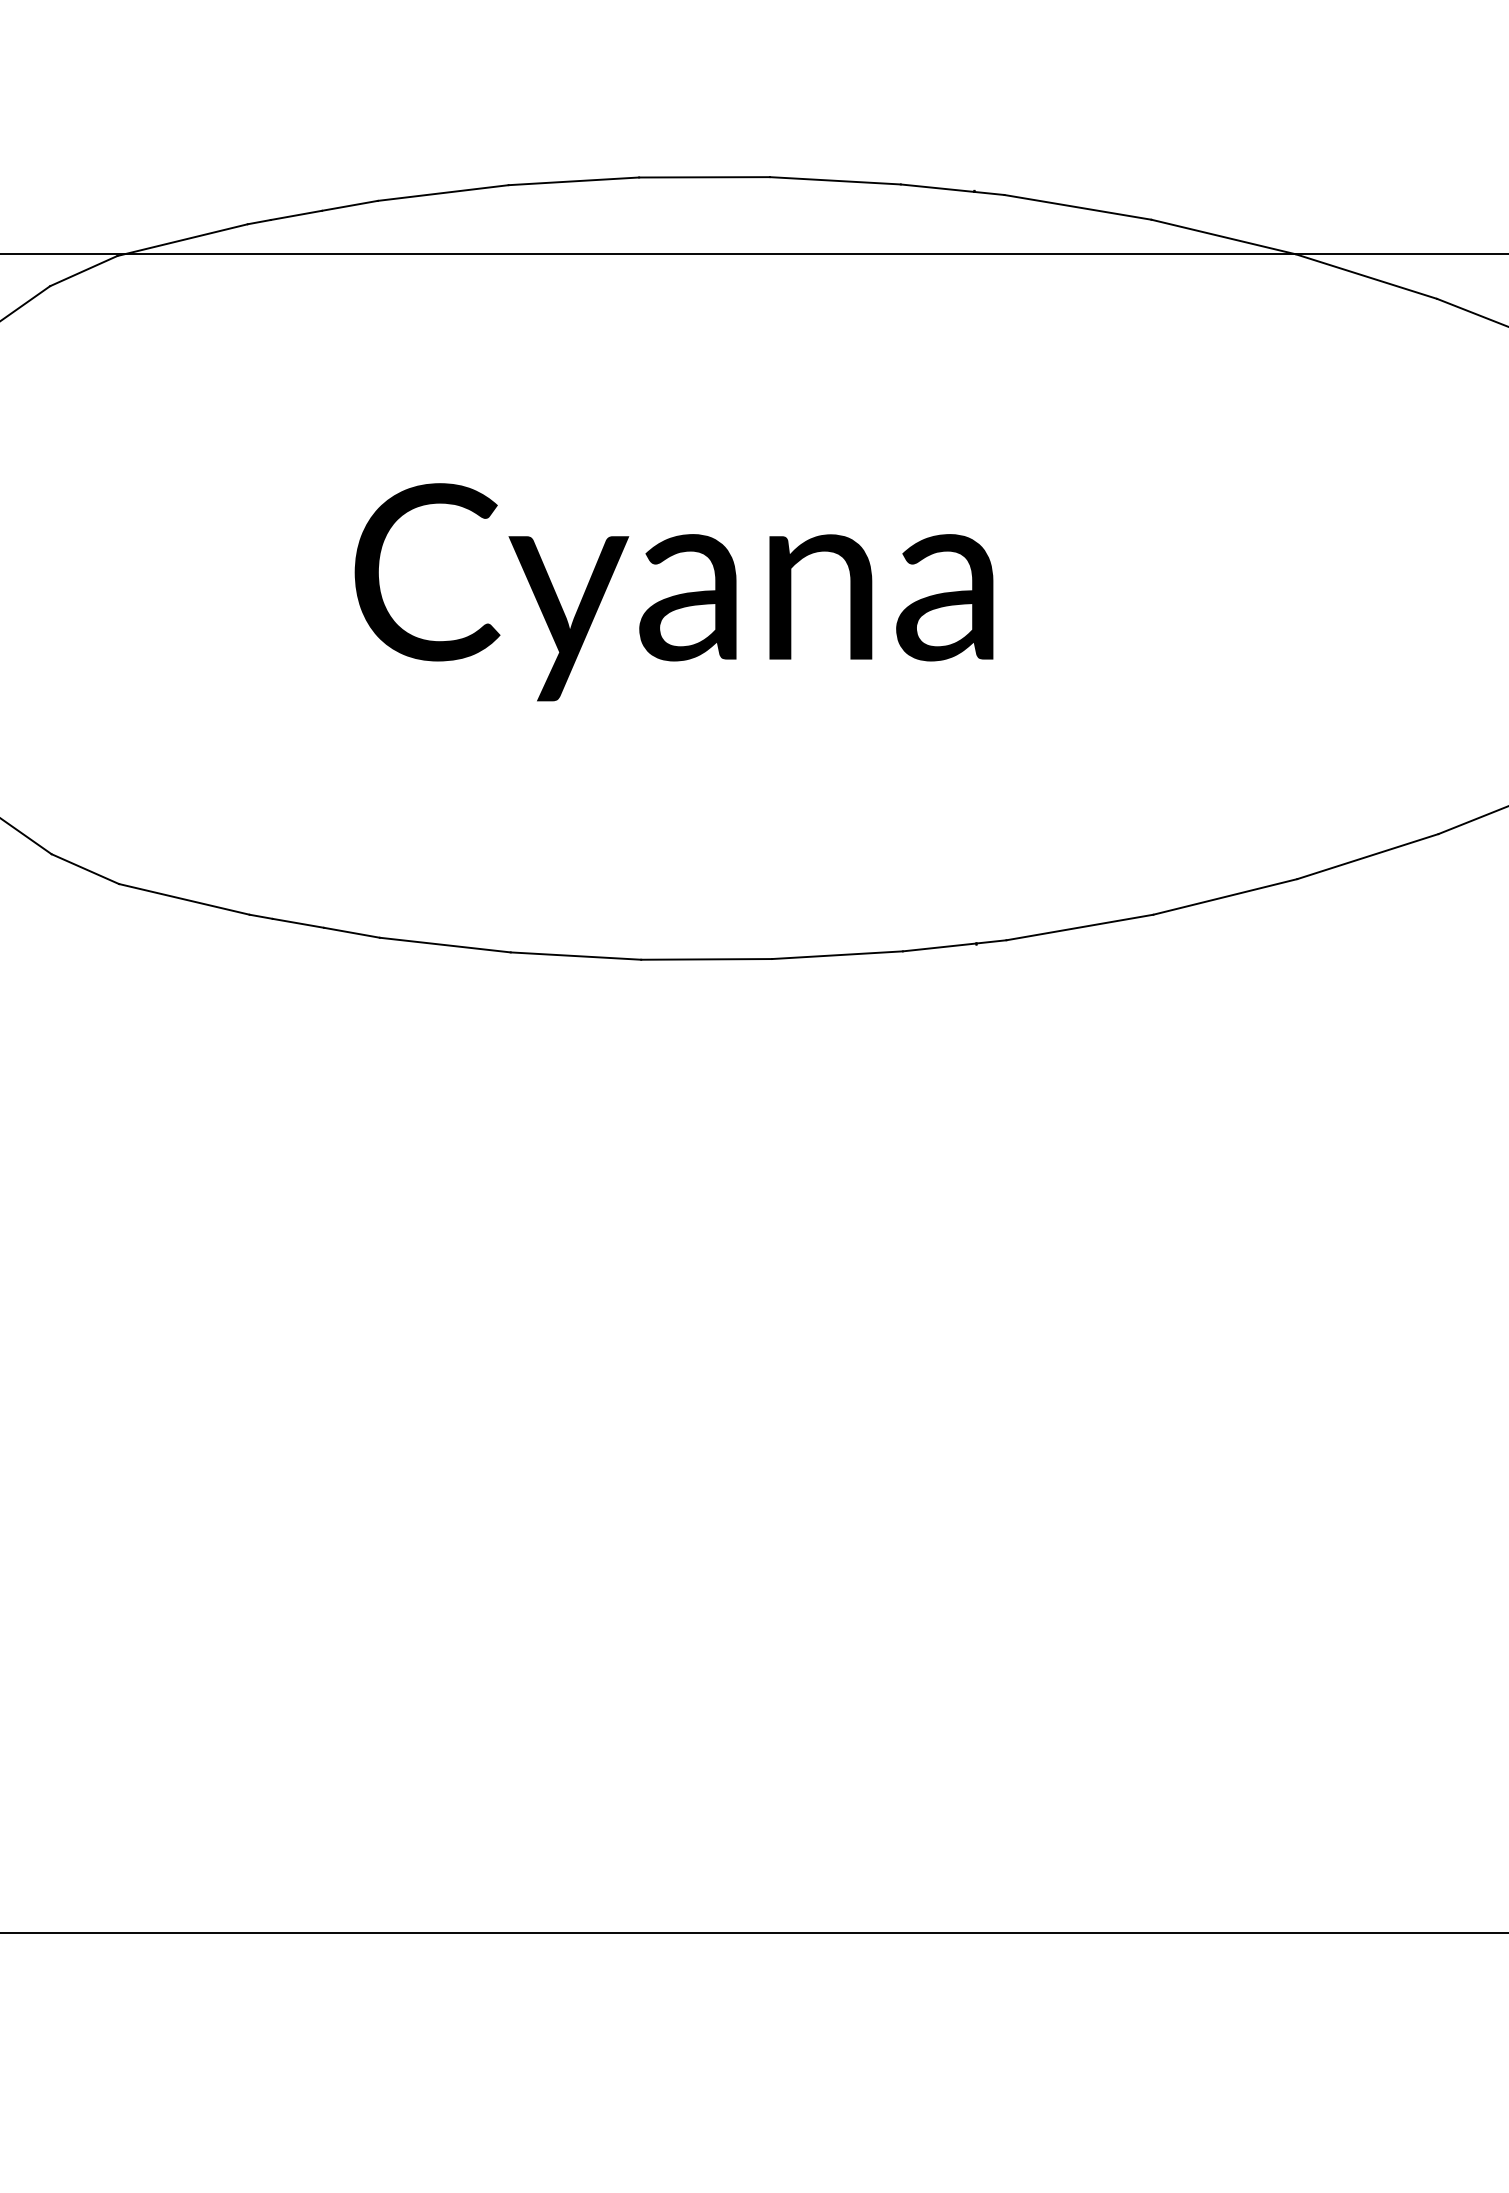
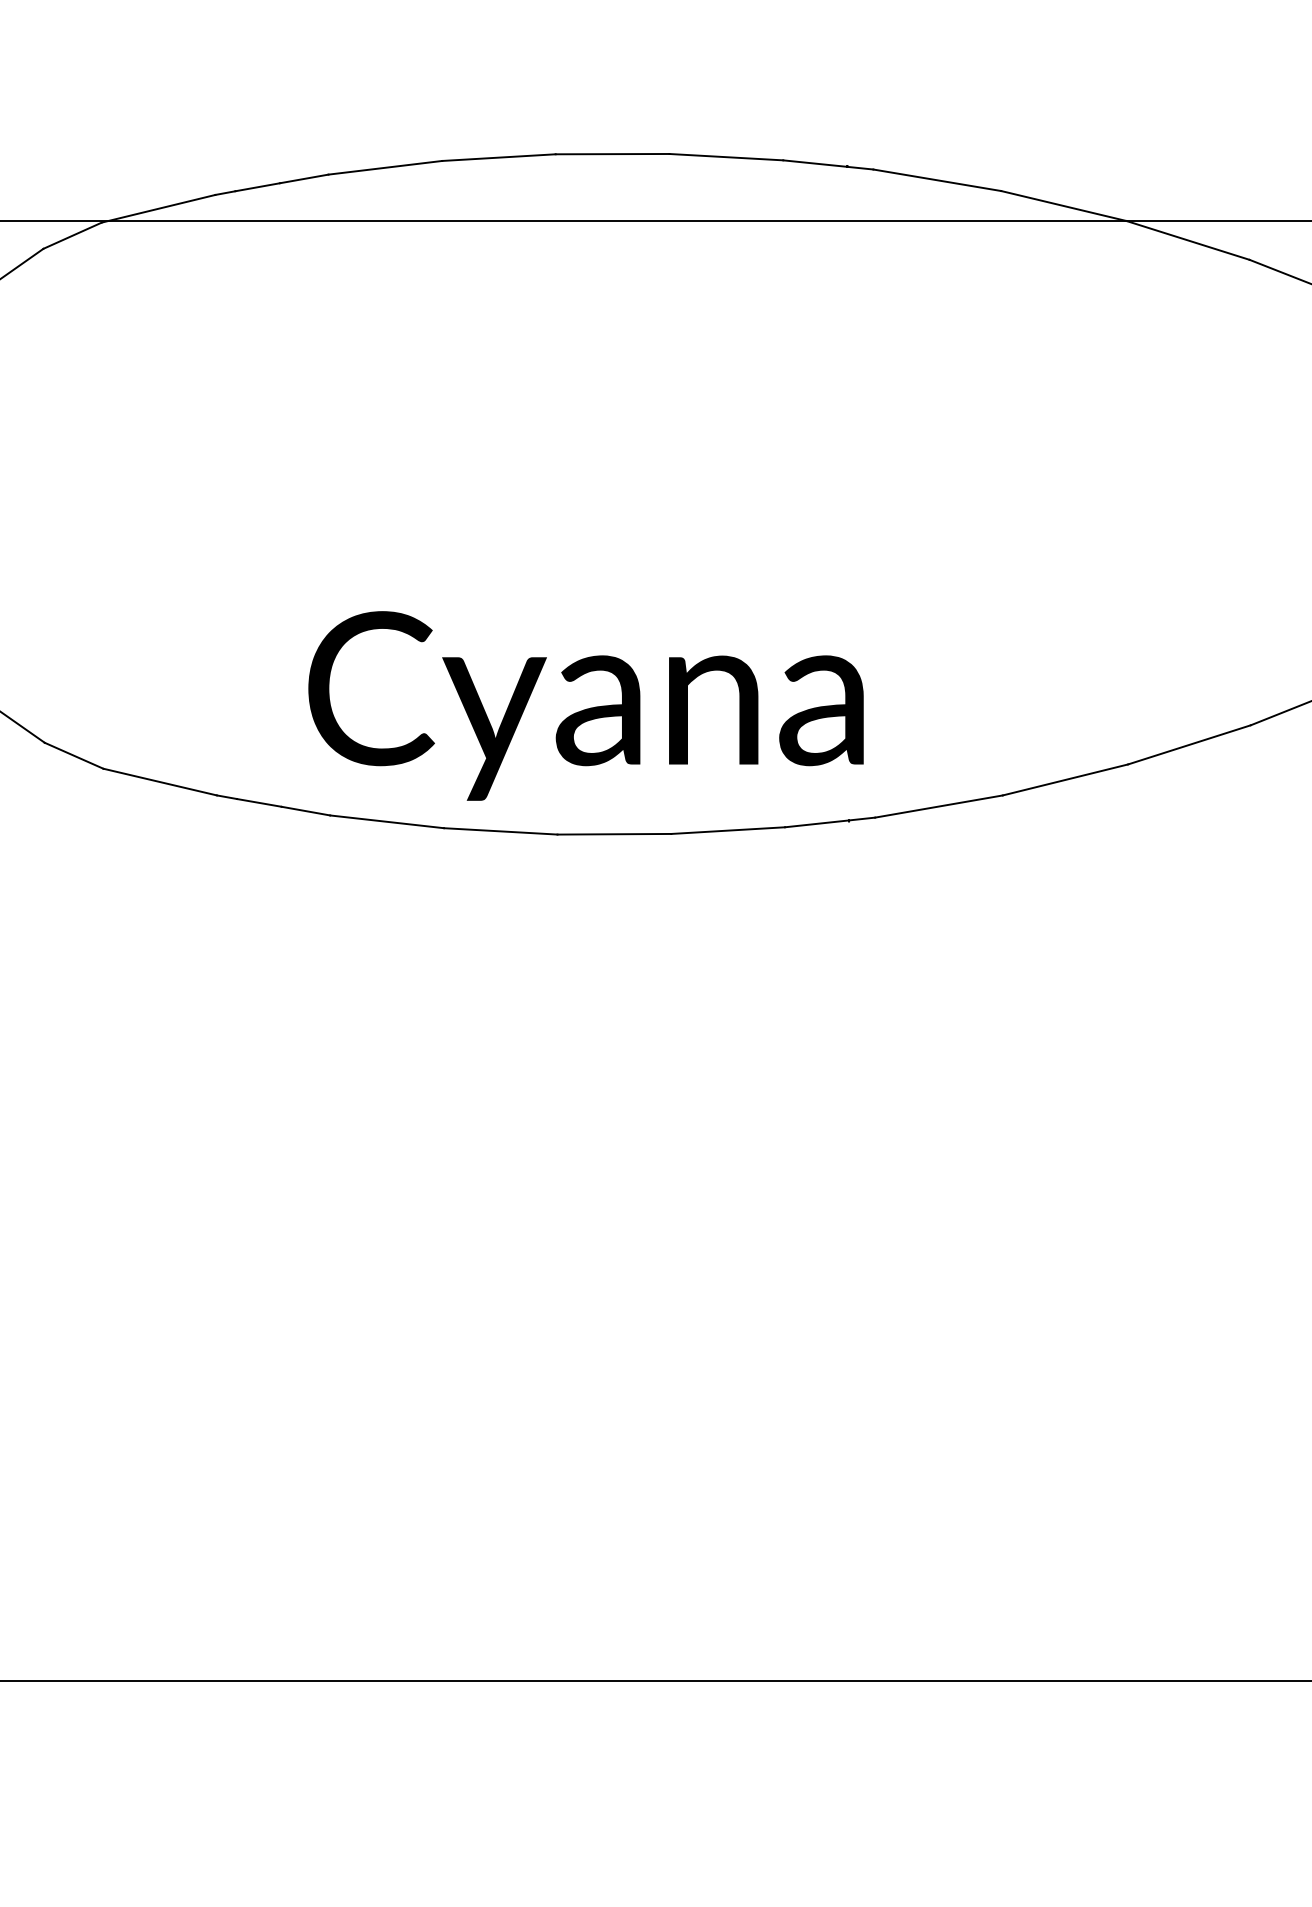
text: (673, 591) -> (585, 705), moved

